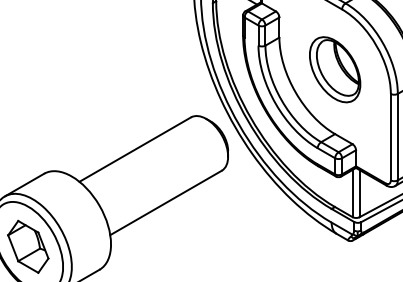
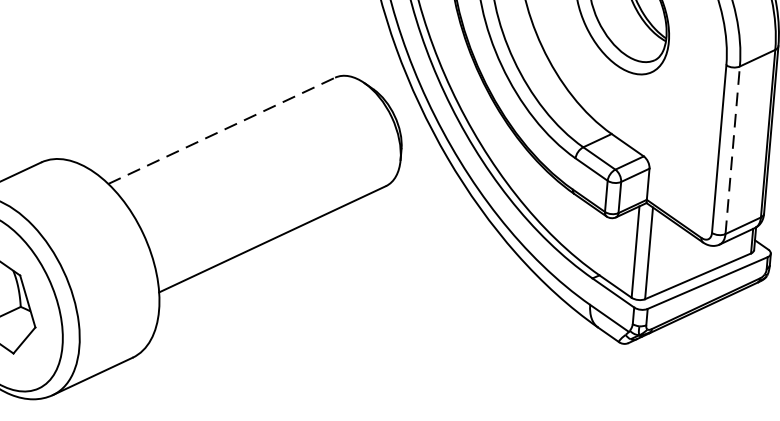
line: (397, 136) -> (732, 148), solid -> dashed
line: (135, 149) -> (222, 130), solid -> dashed

